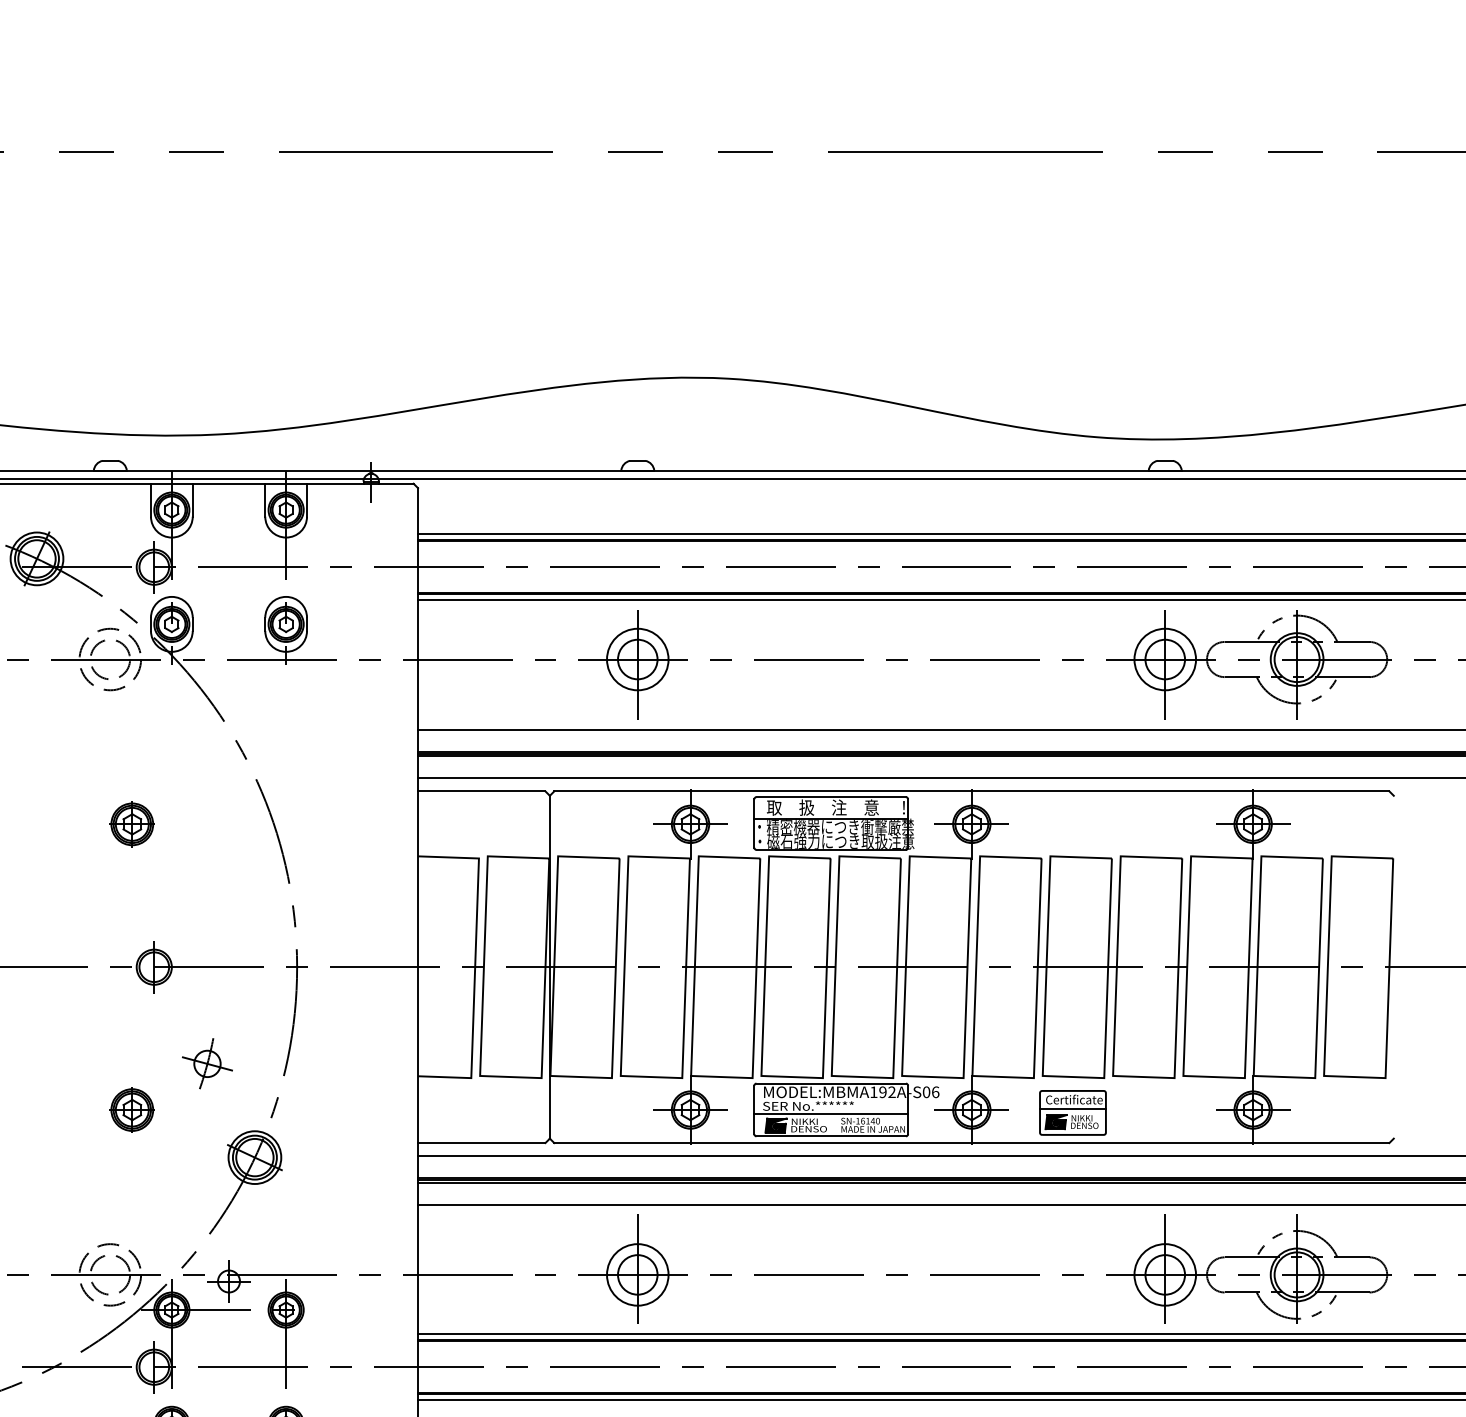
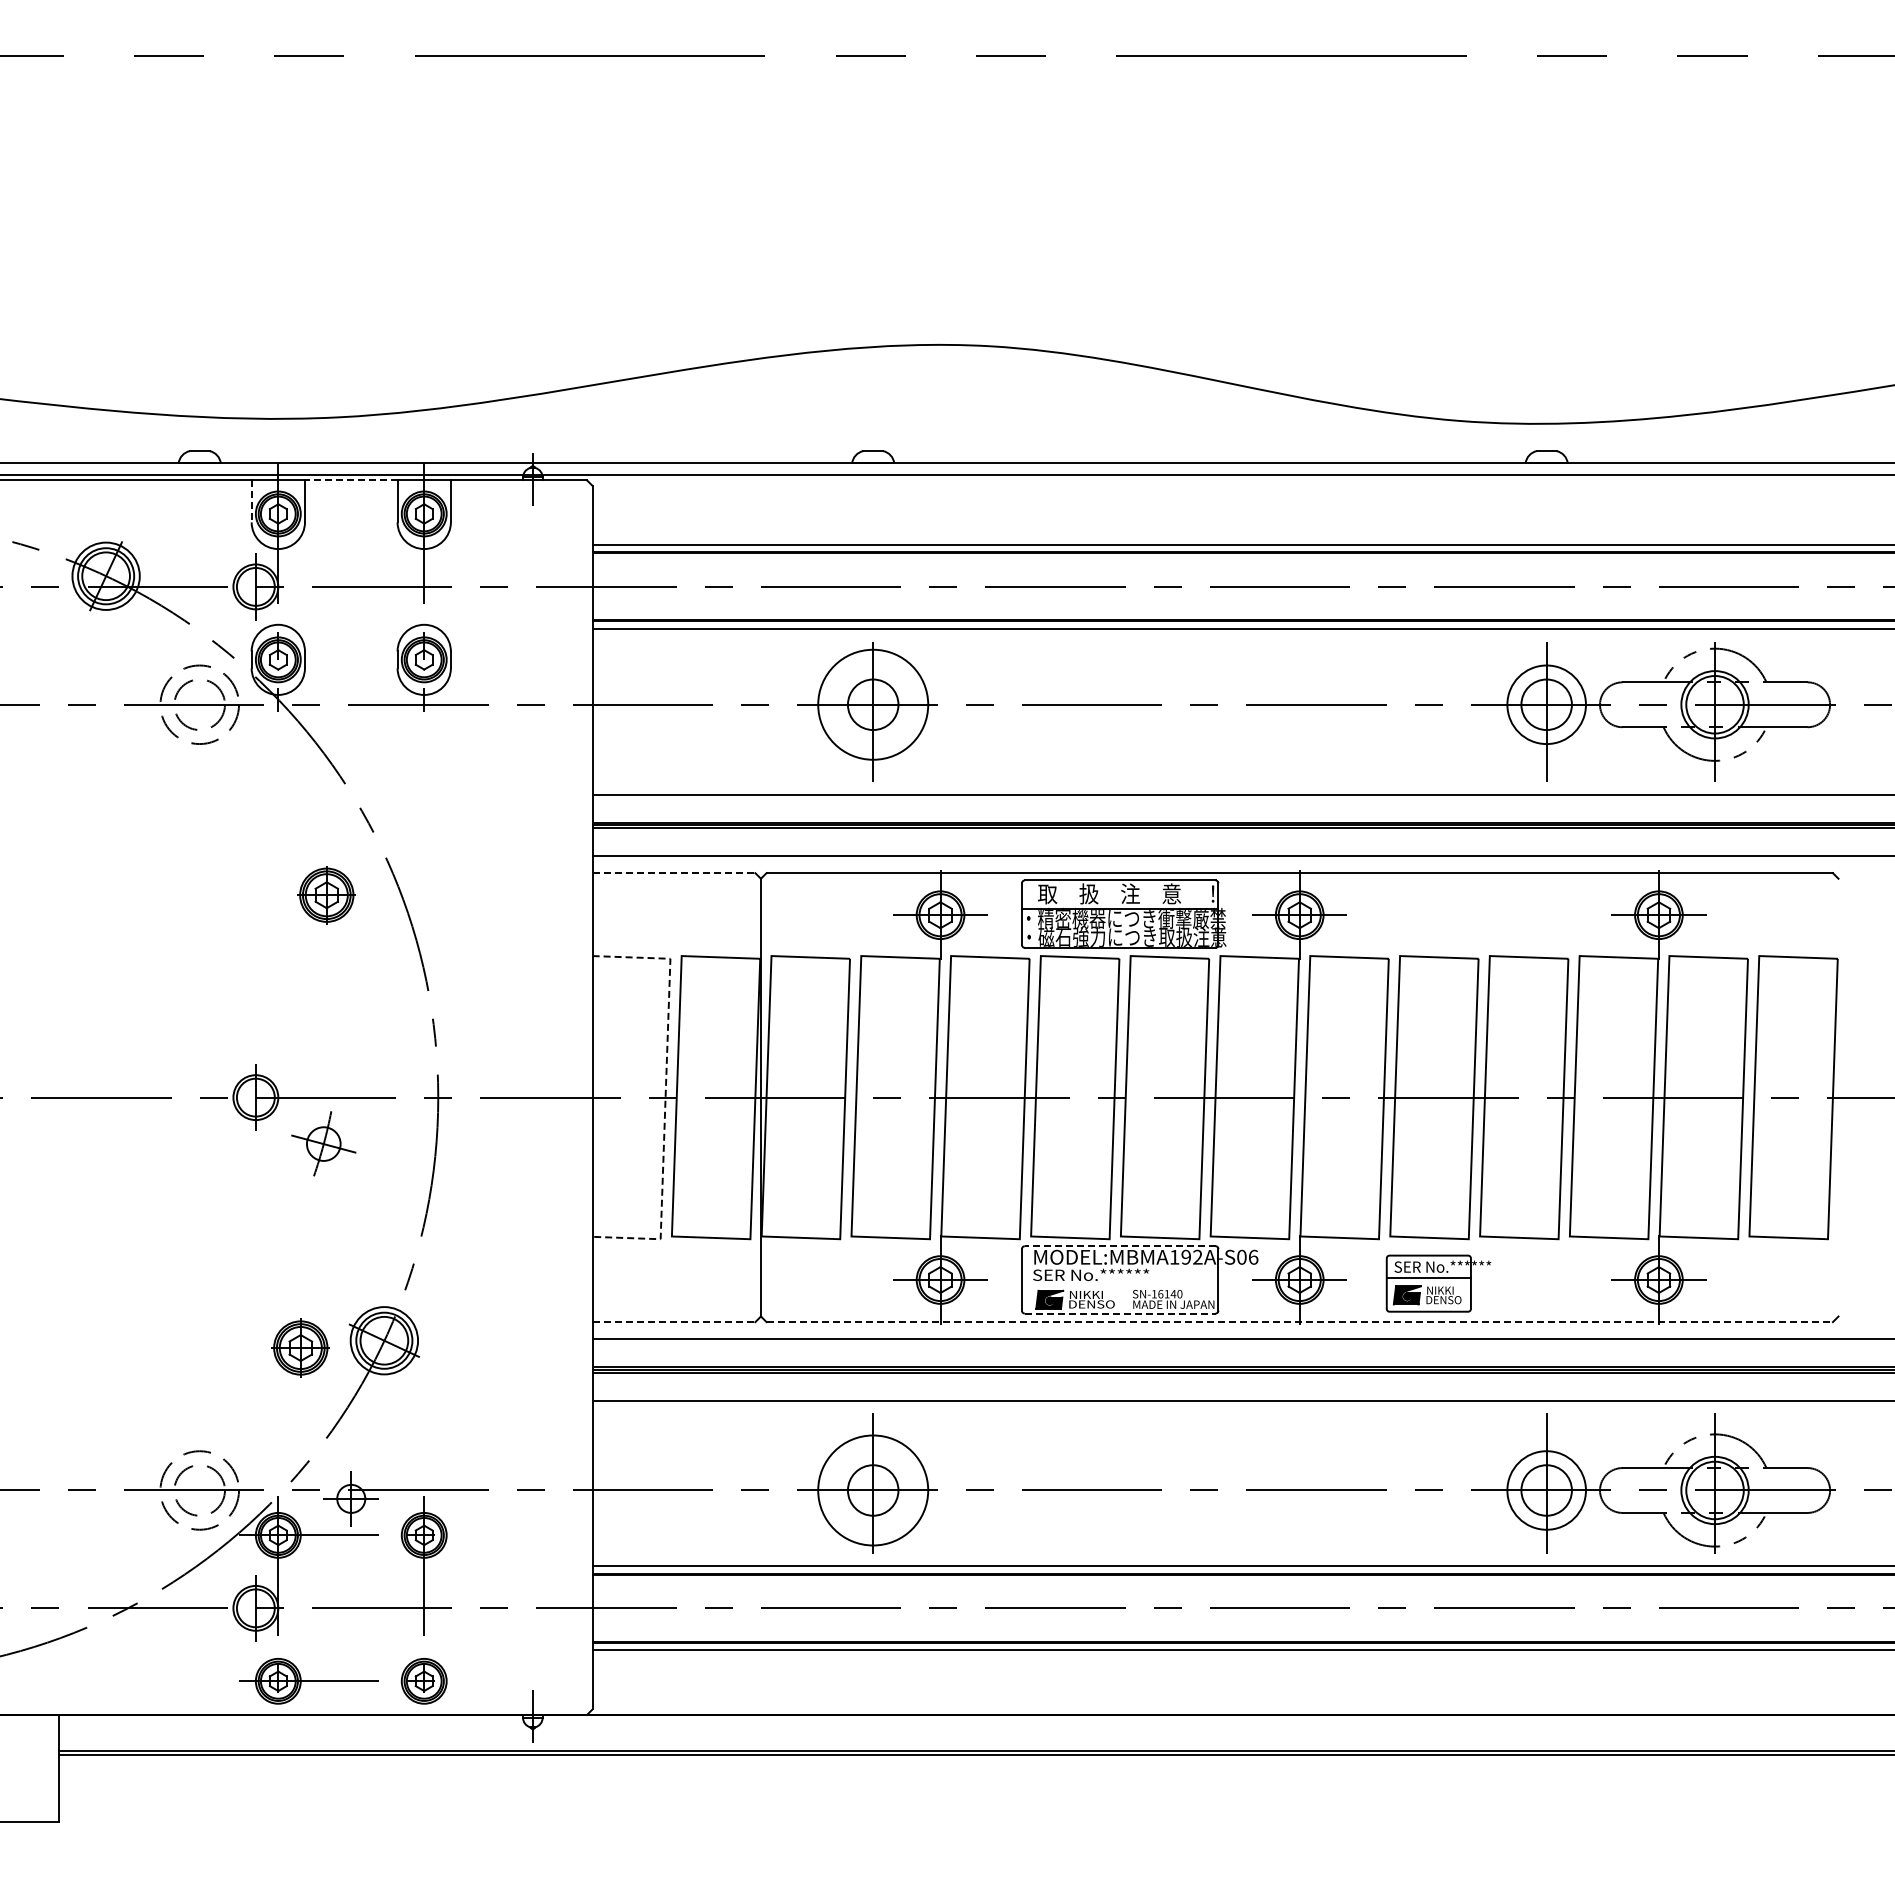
line: (228, 483) -> (350, 480), solid -> dashed
line: (150, 500) -> (251, 501), solid -> dashed
circle: (637, 659) -> (872, 704), size x1.4
line: (482, 791) -> (674, 873), solid -> dashed
part: (132, 824) -> (326, 895), moved
line: (475, 964) -> (665, 1094), solid -> dashed
part: (207, 1063) -> (323, 1143), moved
line: (830, 1083) -> (1119, 1246), solid -> dashed
text: (1083, 1099) -> (1442, 1266), Certificate -> SER No.******
part: (132, 1109) -> (300, 1347), moved
line: (830, 1114) -> (1119, 1285), removed
line: (831, 1136) -> (1120, 1313), solid -> dashed
line: (482, 1143) -> (674, 1322), solid -> dashed
line: (972, 1143) -> (1300, 1322), solid -> dashed
circle: (637, 1274) -> (872, 1490), size x1.4

